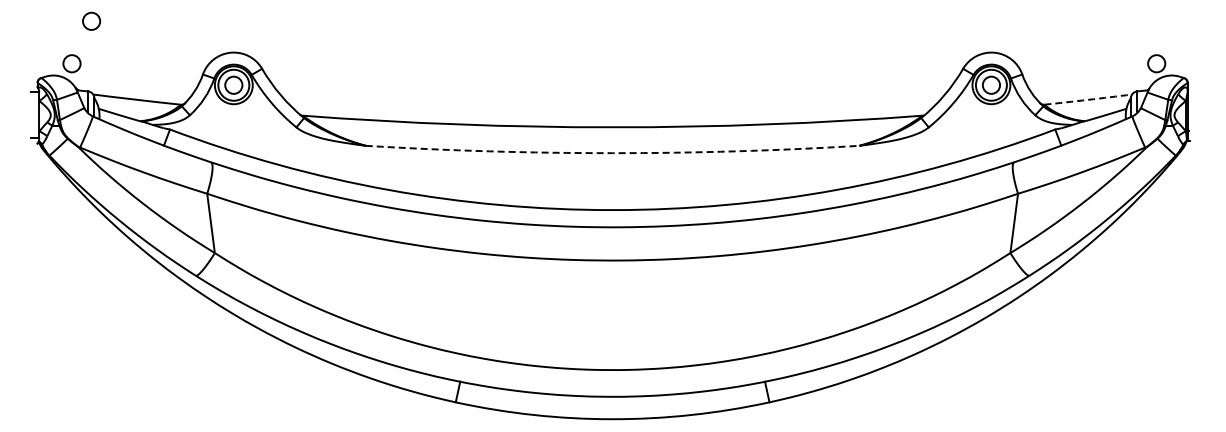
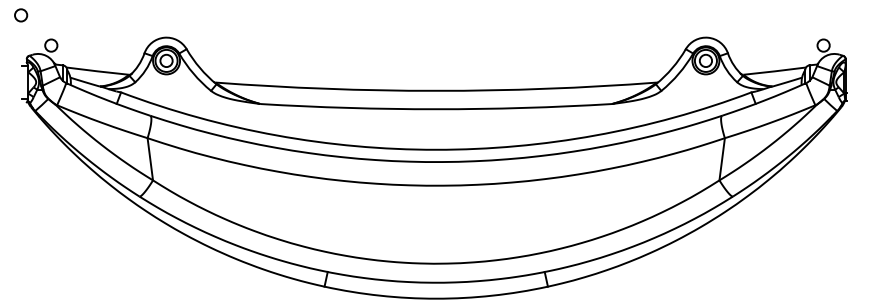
circle: (91, 20) -> (21, 14), moved
arc: (1088, 99) -> (775, 71), dashed -> solid
arc: (612, 153) -> (436, 109), dashed -> solid

